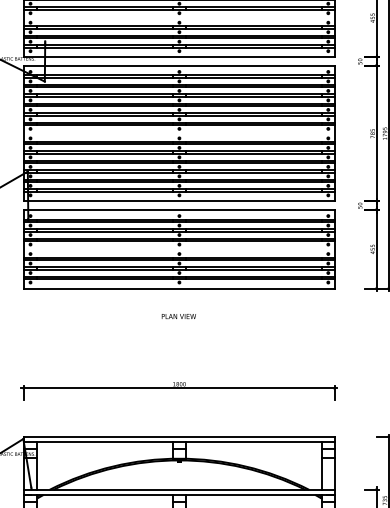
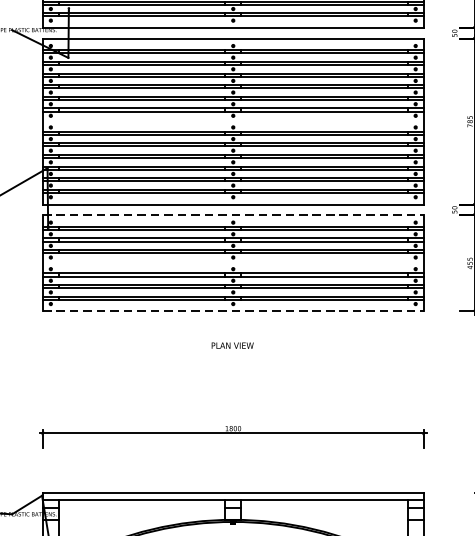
line: (179, 210) -> (233, 215), solid -> dashed
line: (179, 288) -> (233, 311), solid -> dashed

